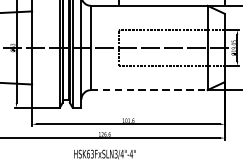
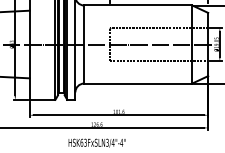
line: (149, 90) -> (138, 83), dashed -> solid

